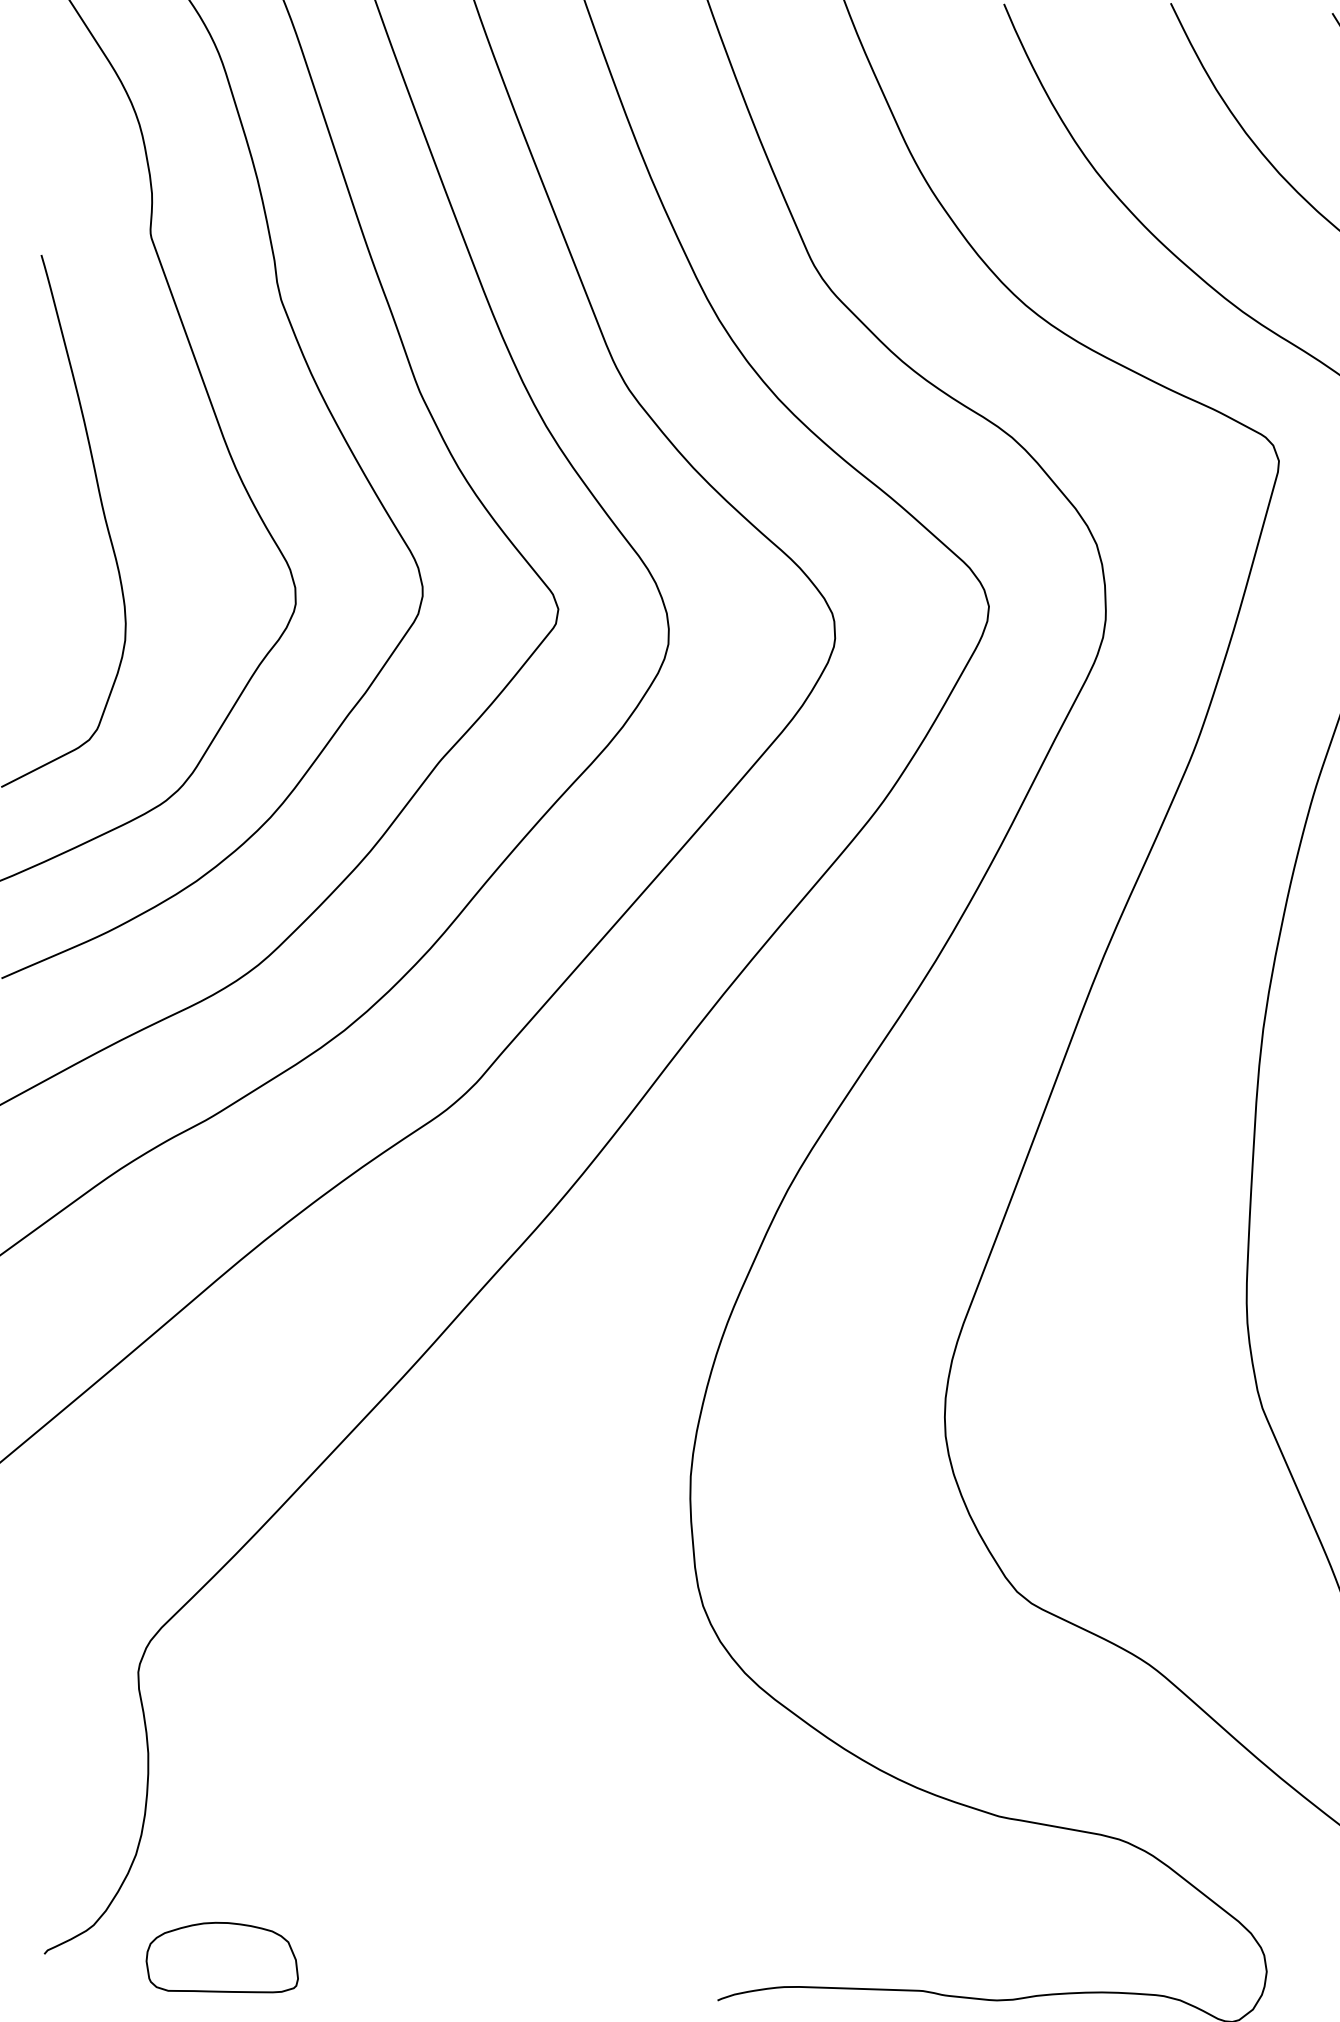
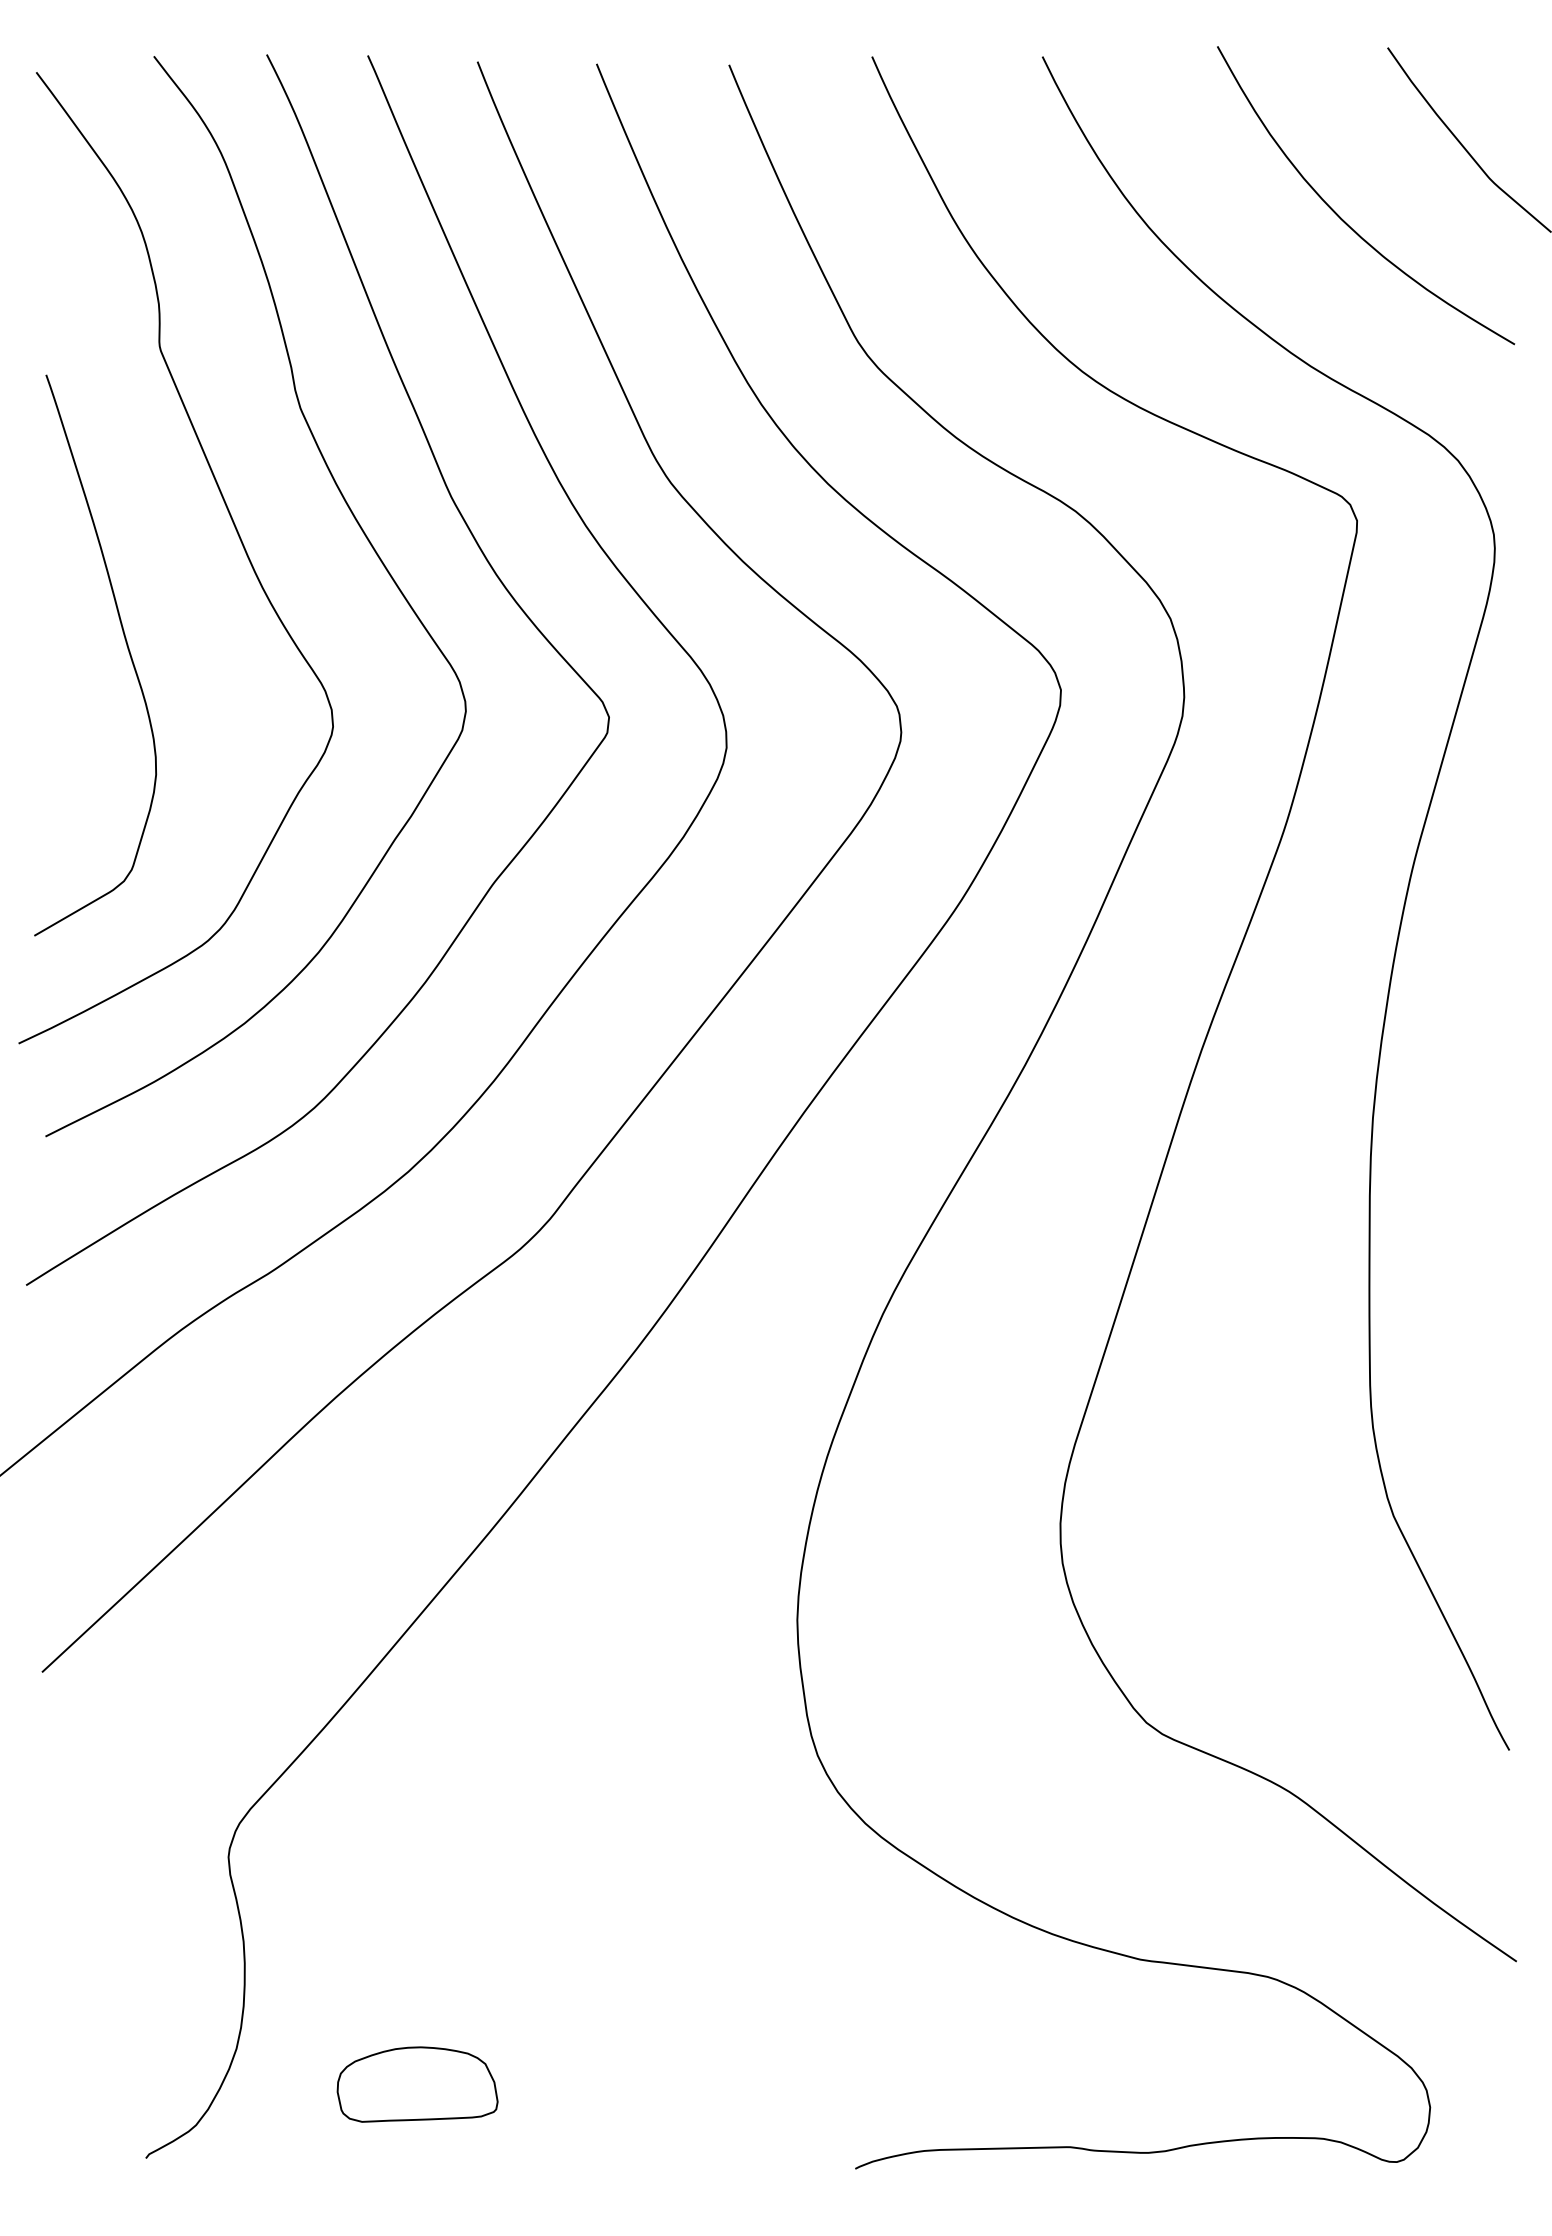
part: (222, 1958) -> (417, 2084), moved

